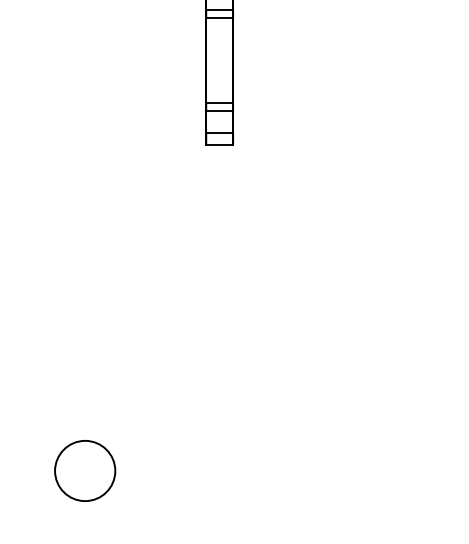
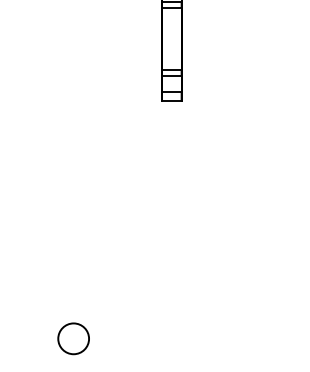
circle: (85, 470) -> (73, 338), size x0.7

